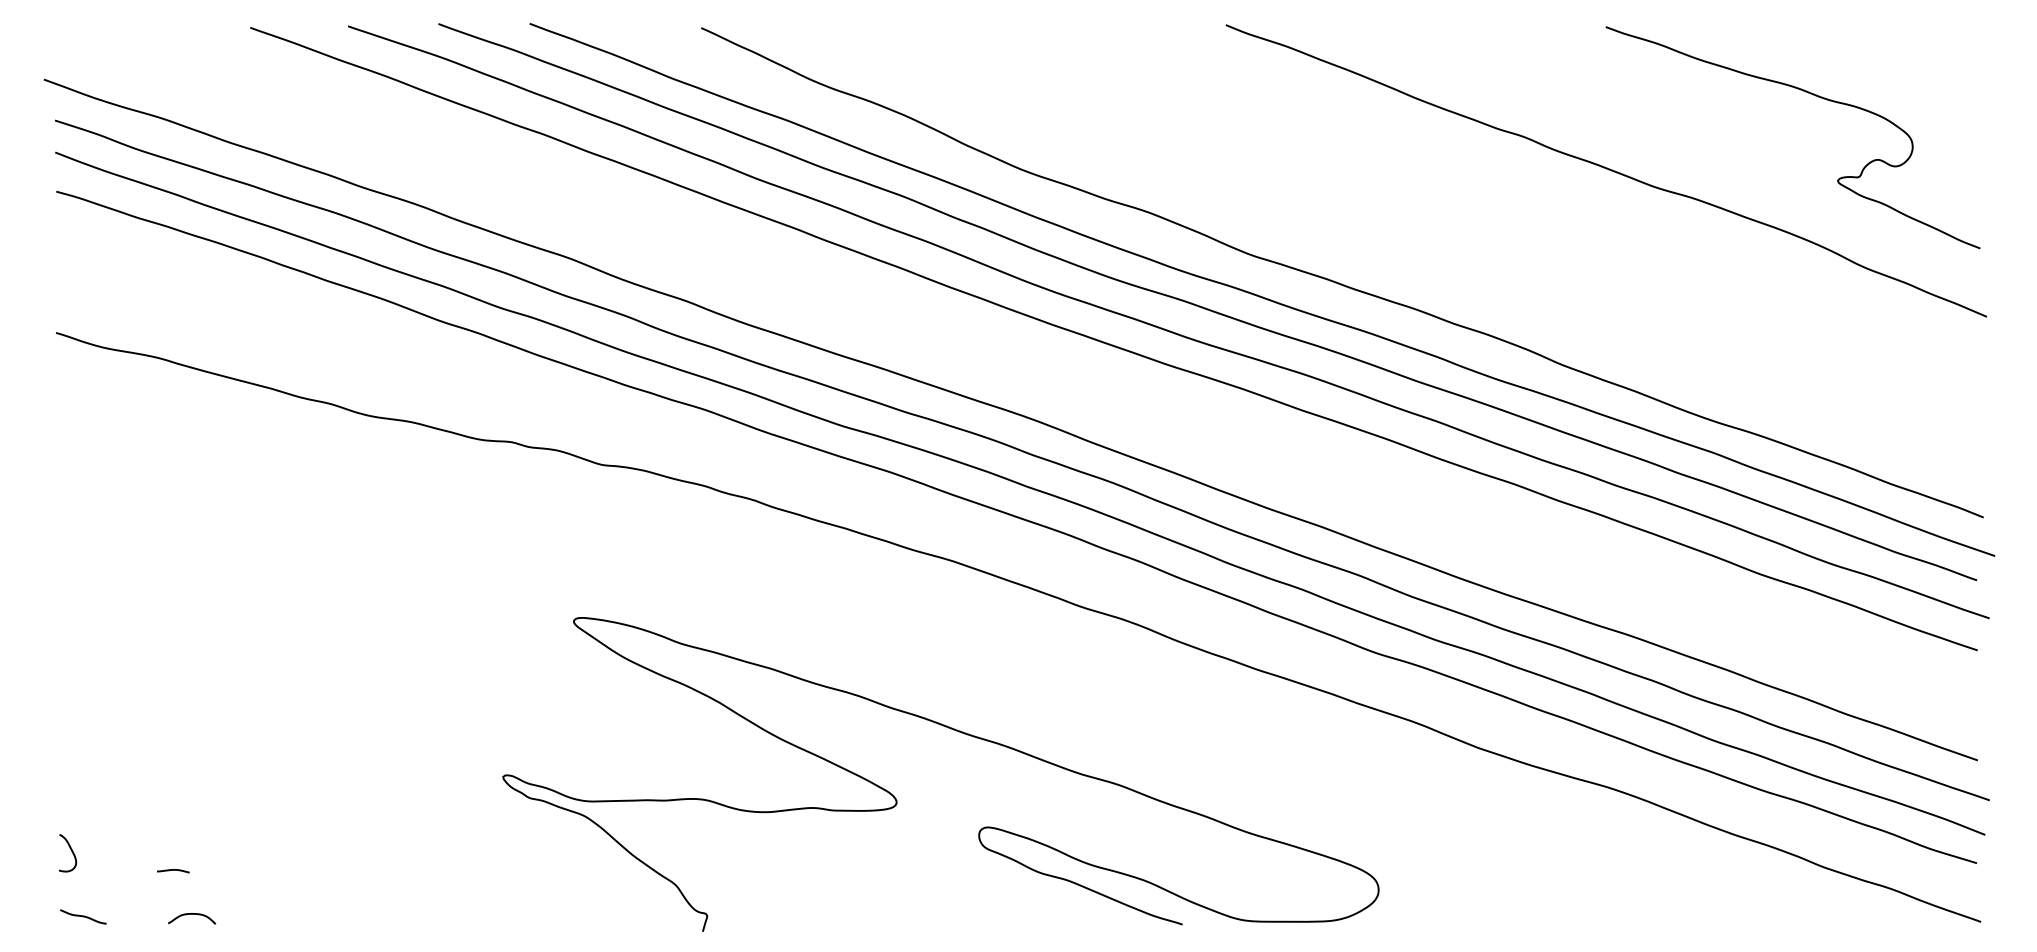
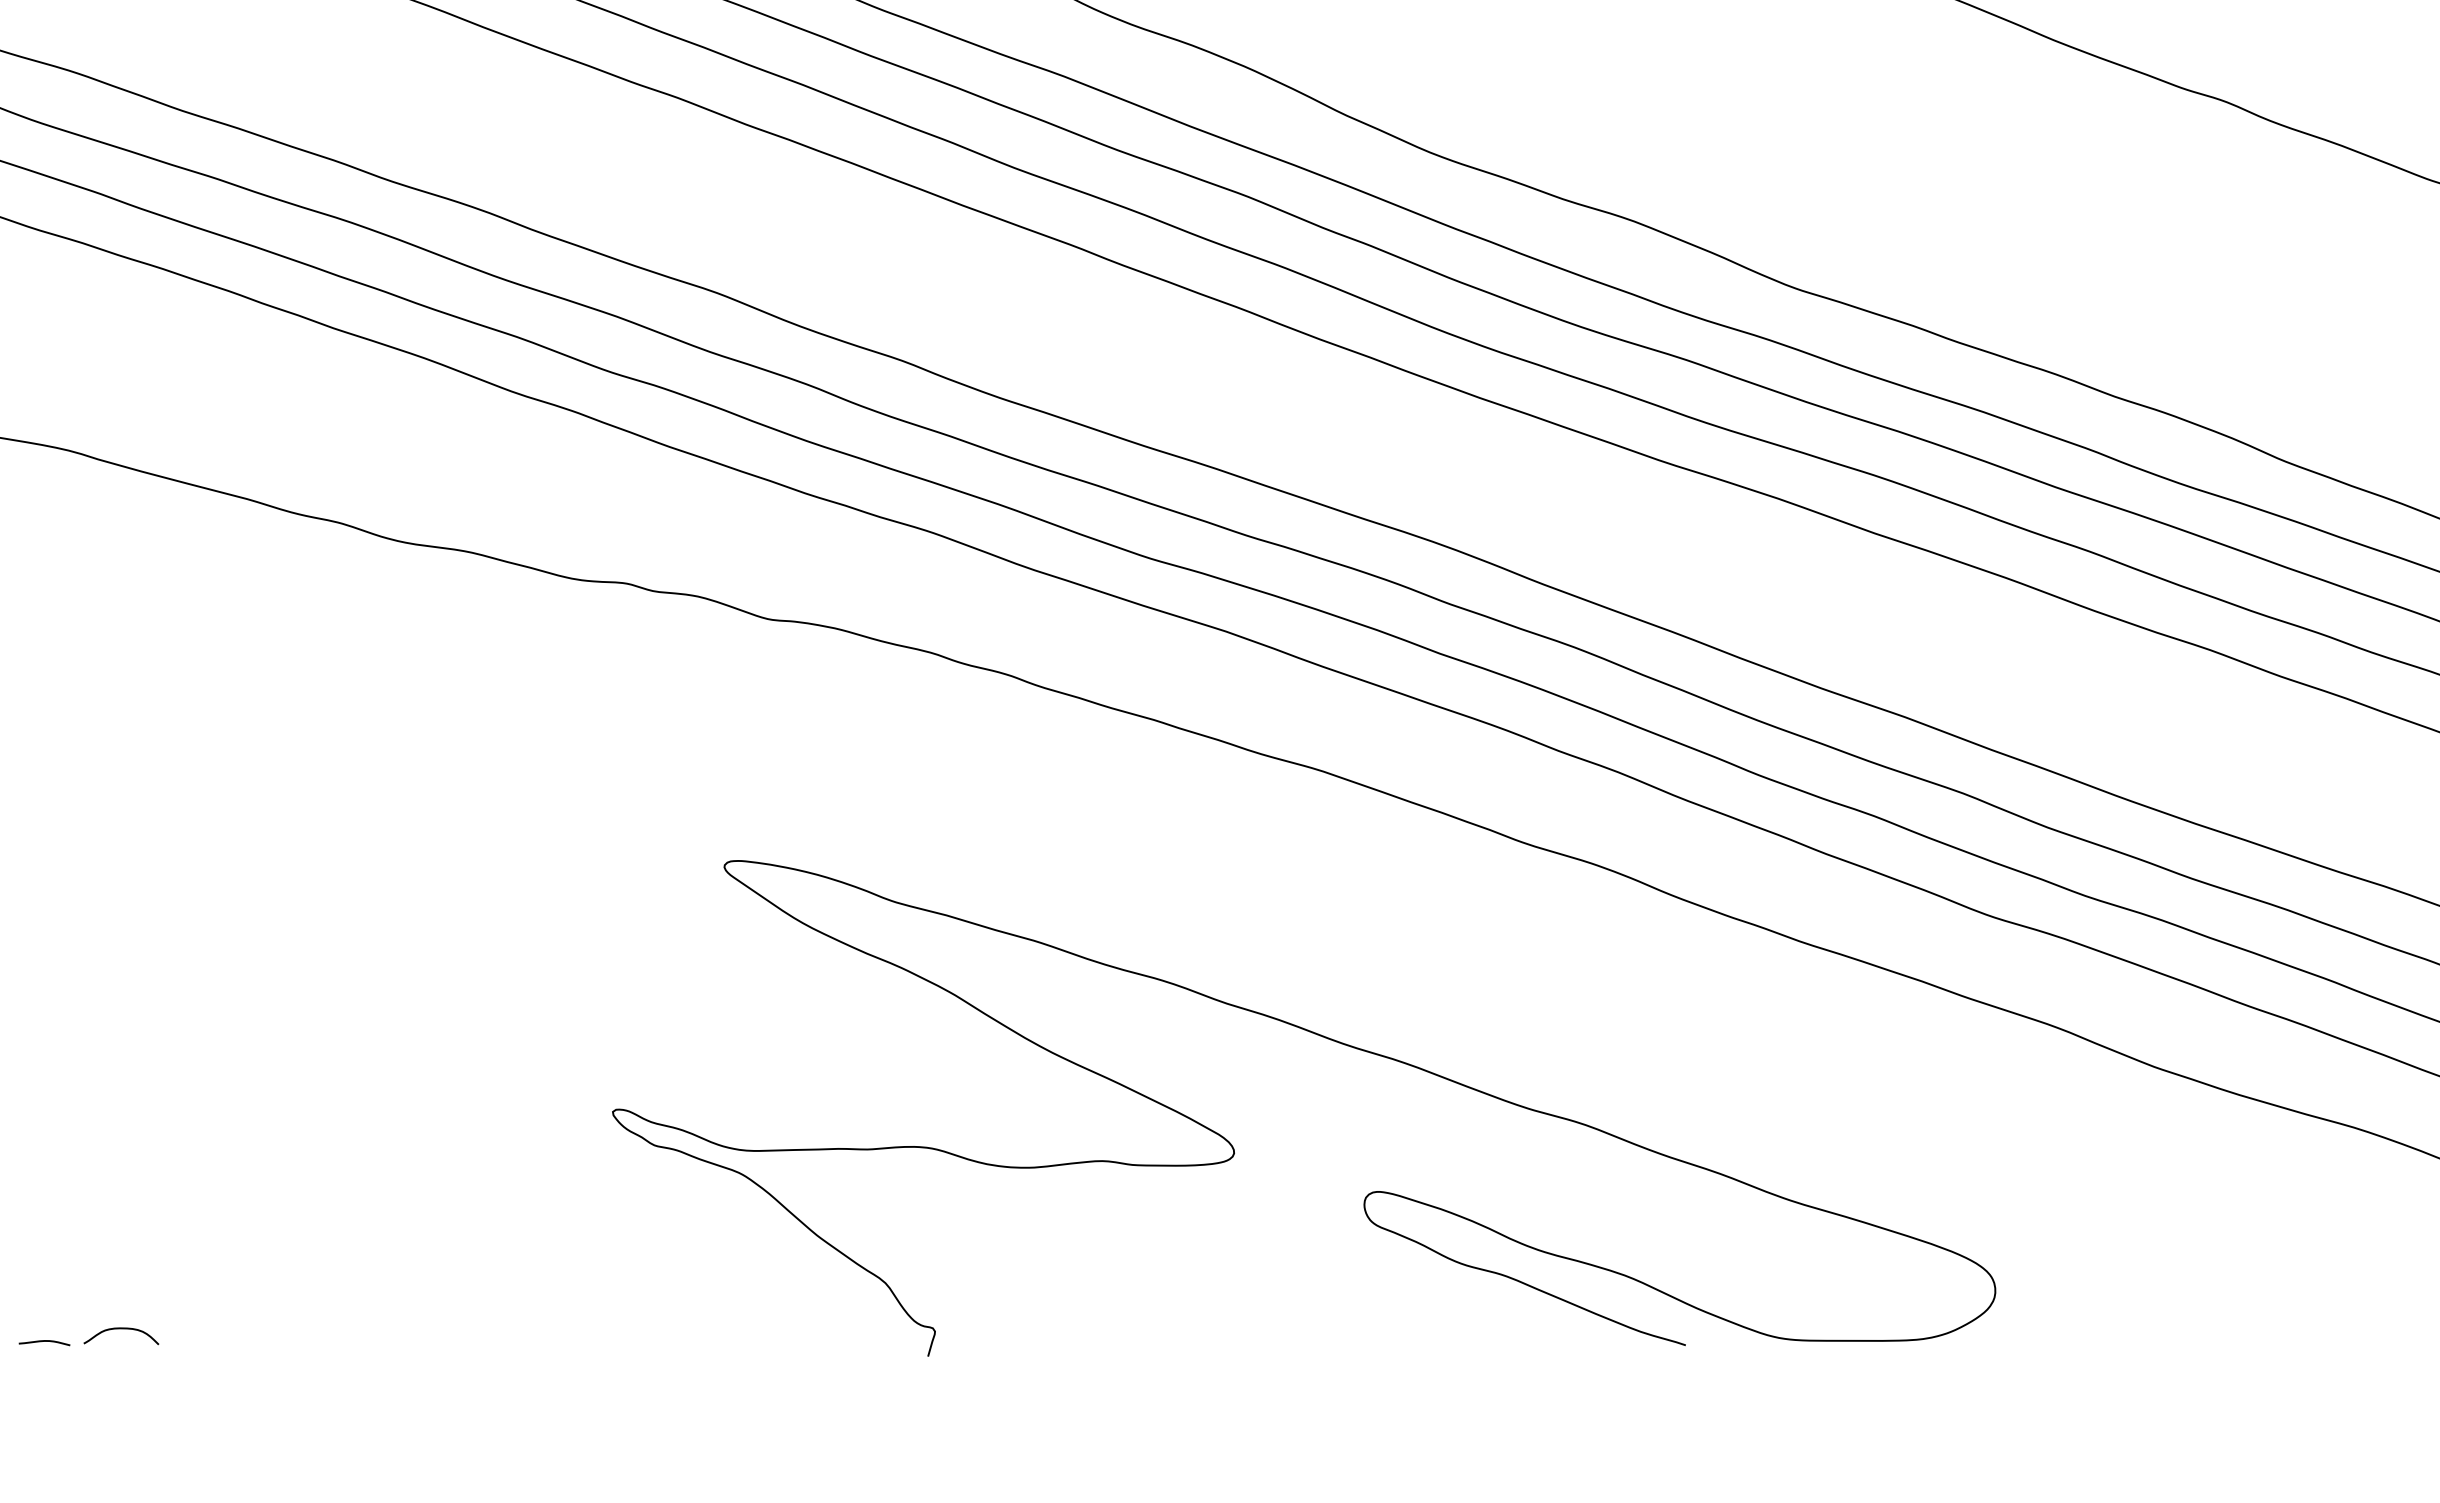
curve: (173, 870) -> (44, 1341), moved

